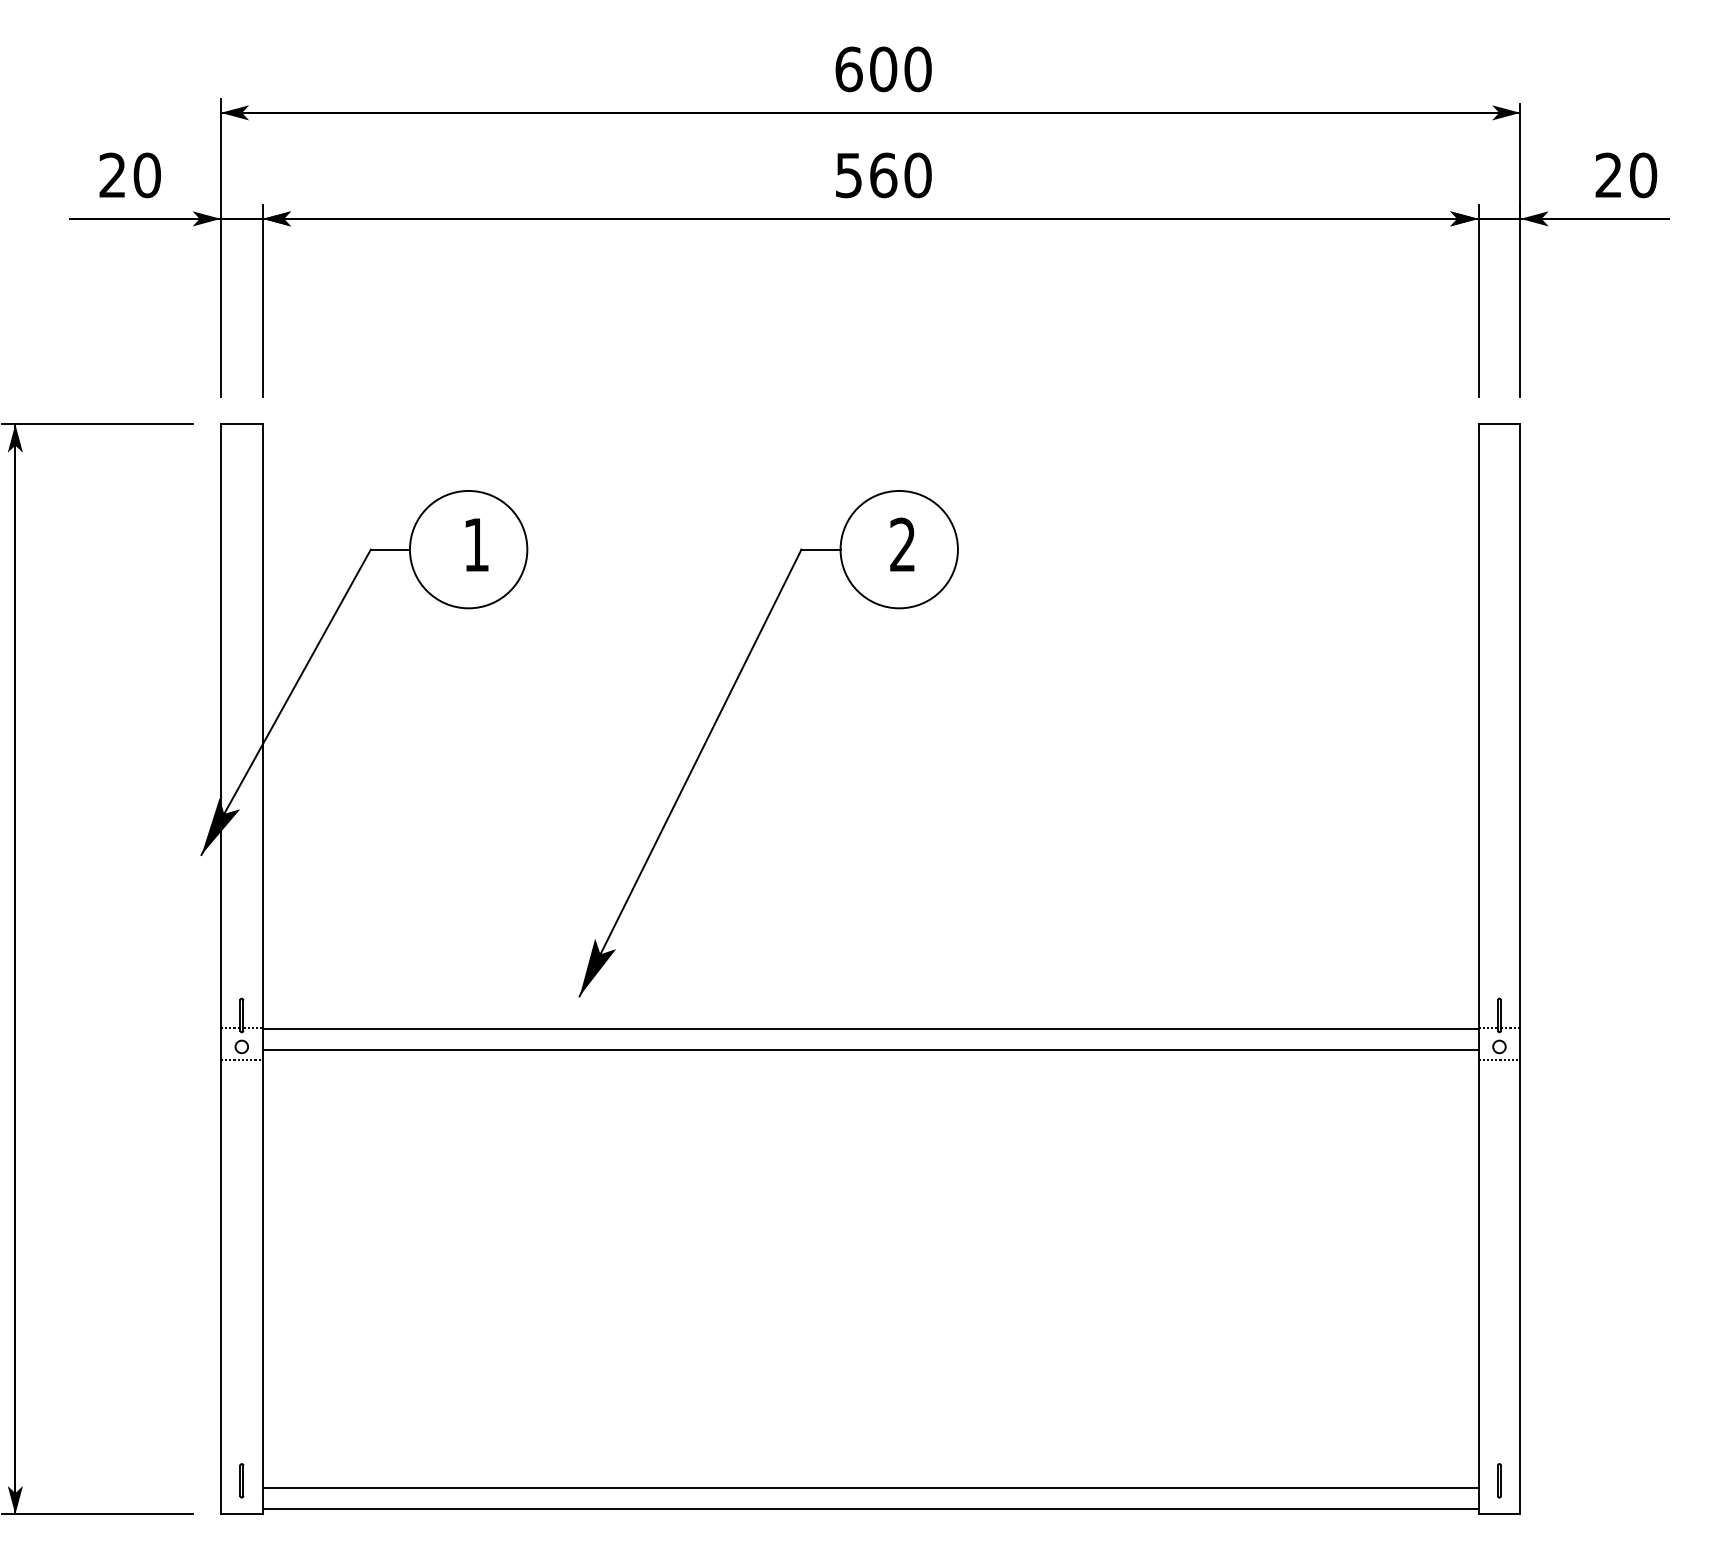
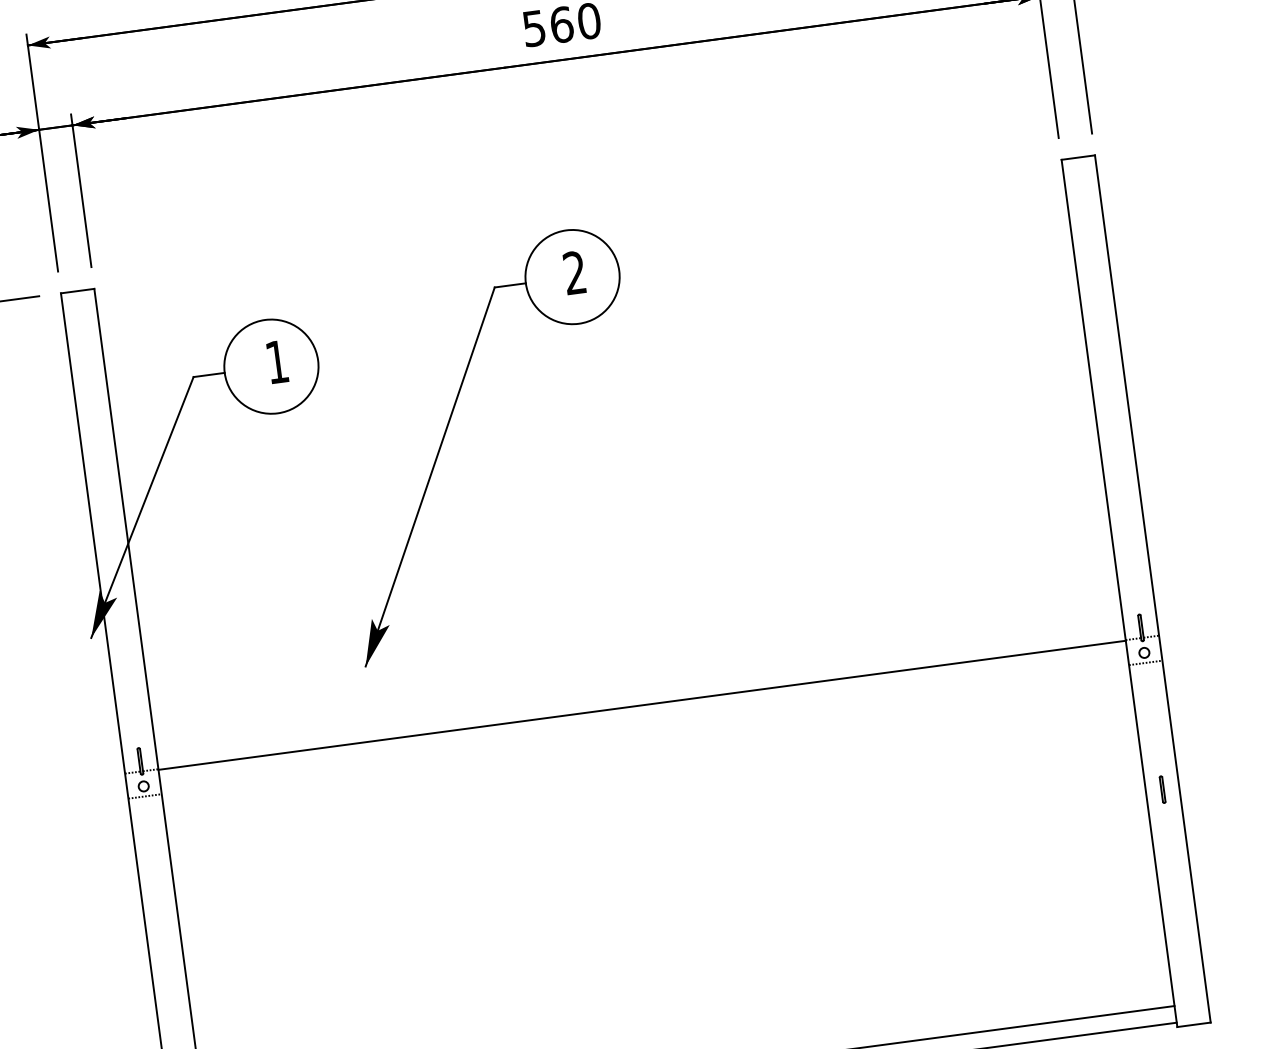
part: (718, 719) -> (446, 431), moved
line: (871, 1049) -> (645, 721), removed
line: (1498, 1480) -> (1161, 789), moved

